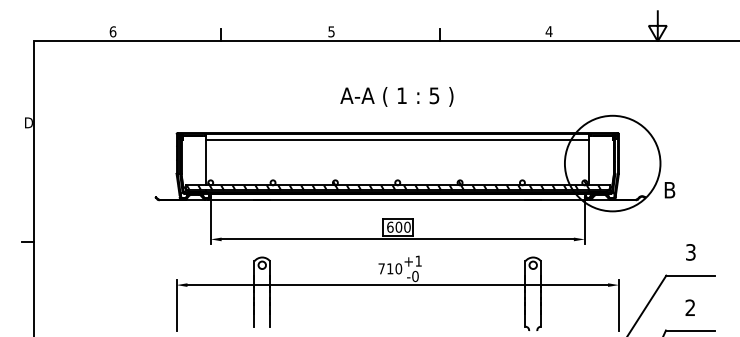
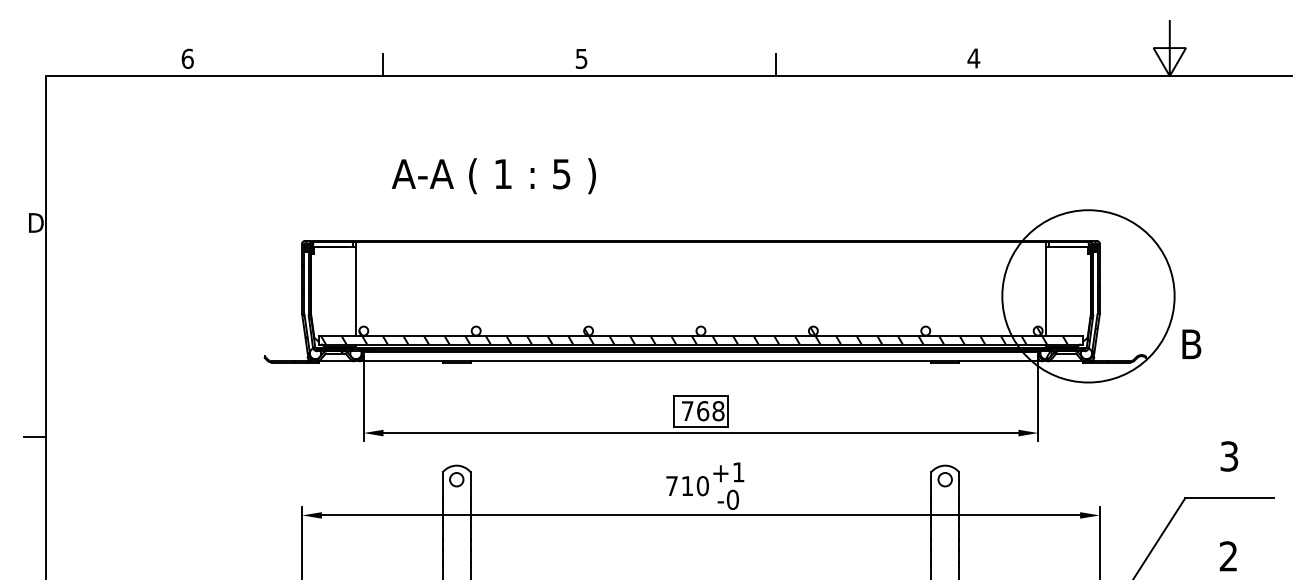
text: (396, 96) -> (493, 175), moved
line: (397, 139) -> (700, 252), removed
text: (398, 226) -> (702, 409), 600 -> 768

